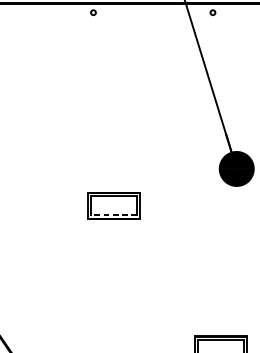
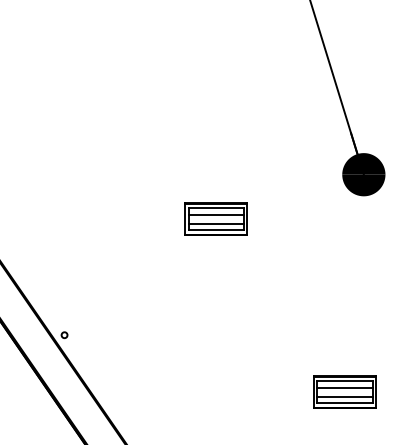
line: (113, 202) -> (215, 215), added
line: (113, 210) -> (215, 224), added
line: (114, 215) -> (216, 230), dashed -> solid
line: (220, 346) -> (344, 388), added

